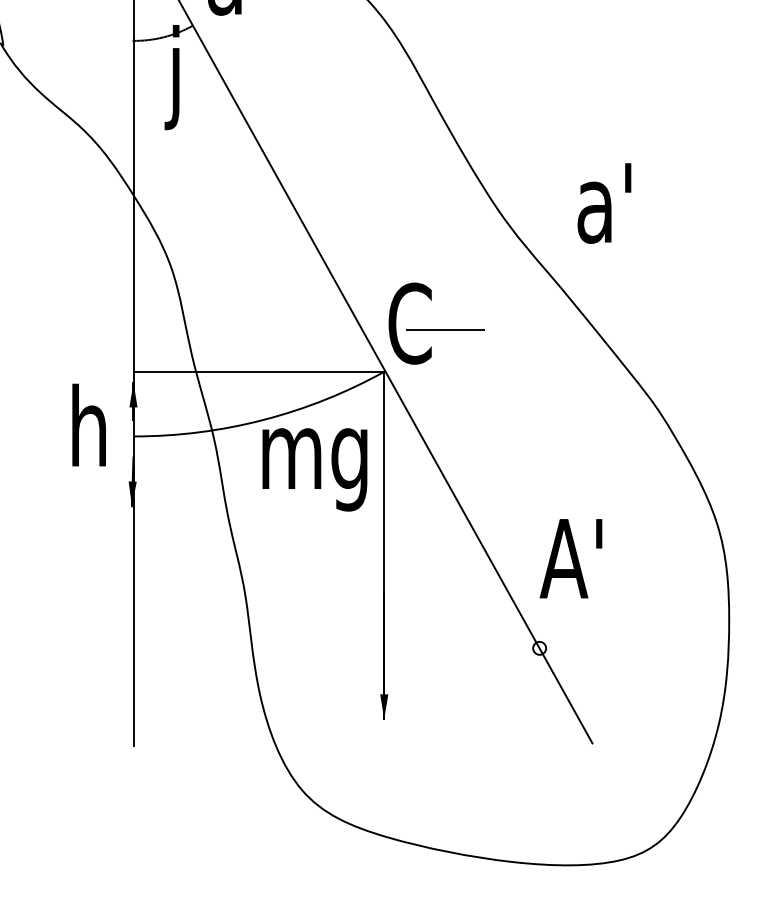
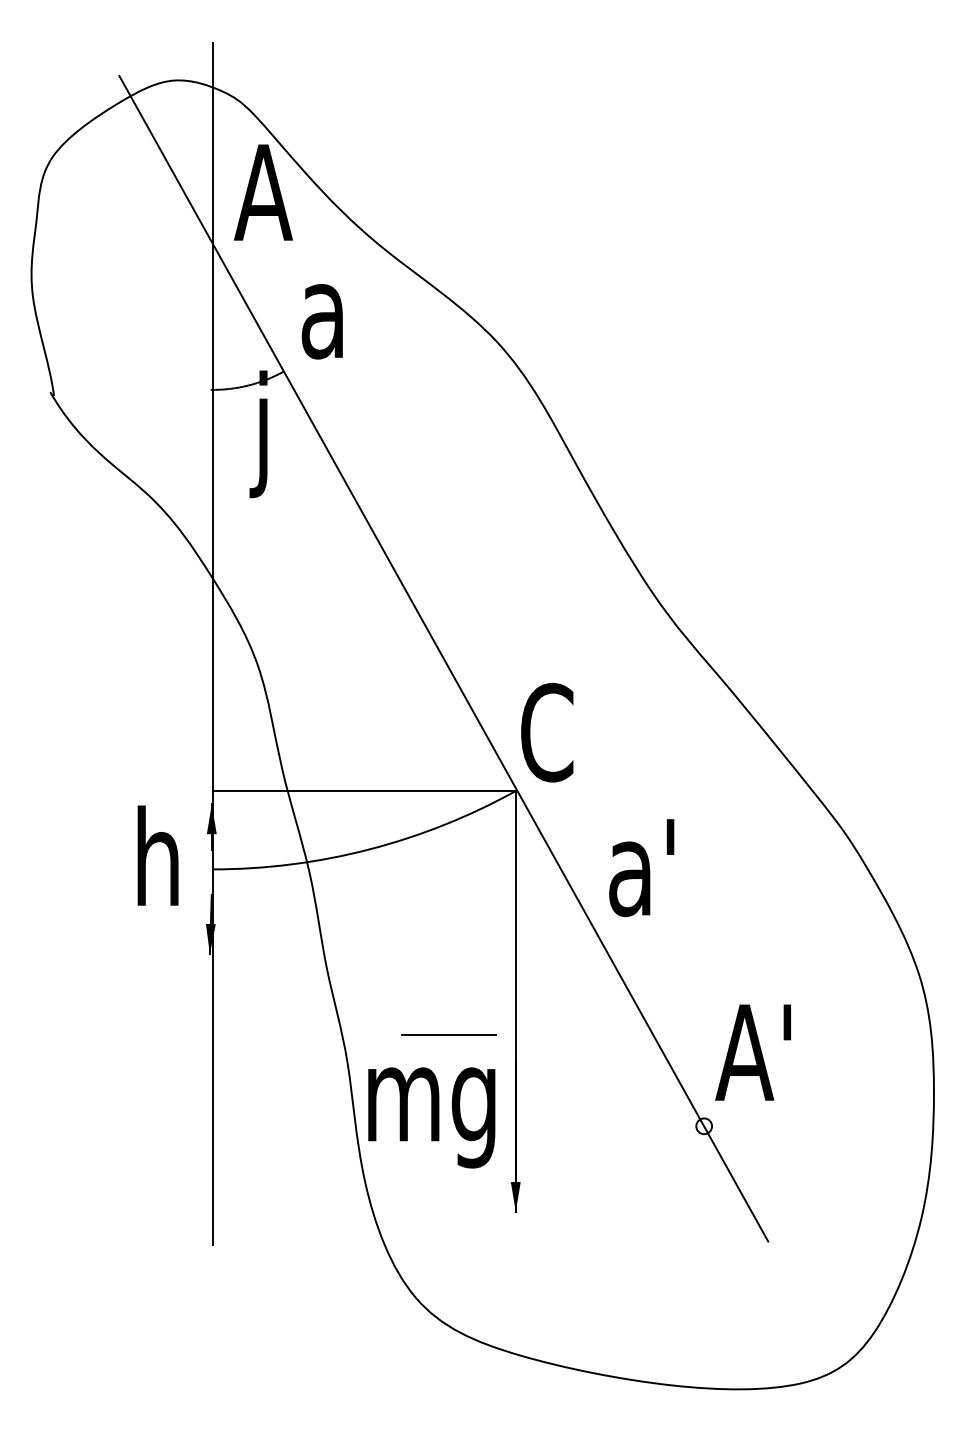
text: (604, 203) -> (641, 868), moved
line: (445, 329) -> (448, 1034), moved
text: (314, 469) -> (431, 1117), moved
text: (570, 558) -> (752, 1052), moved

